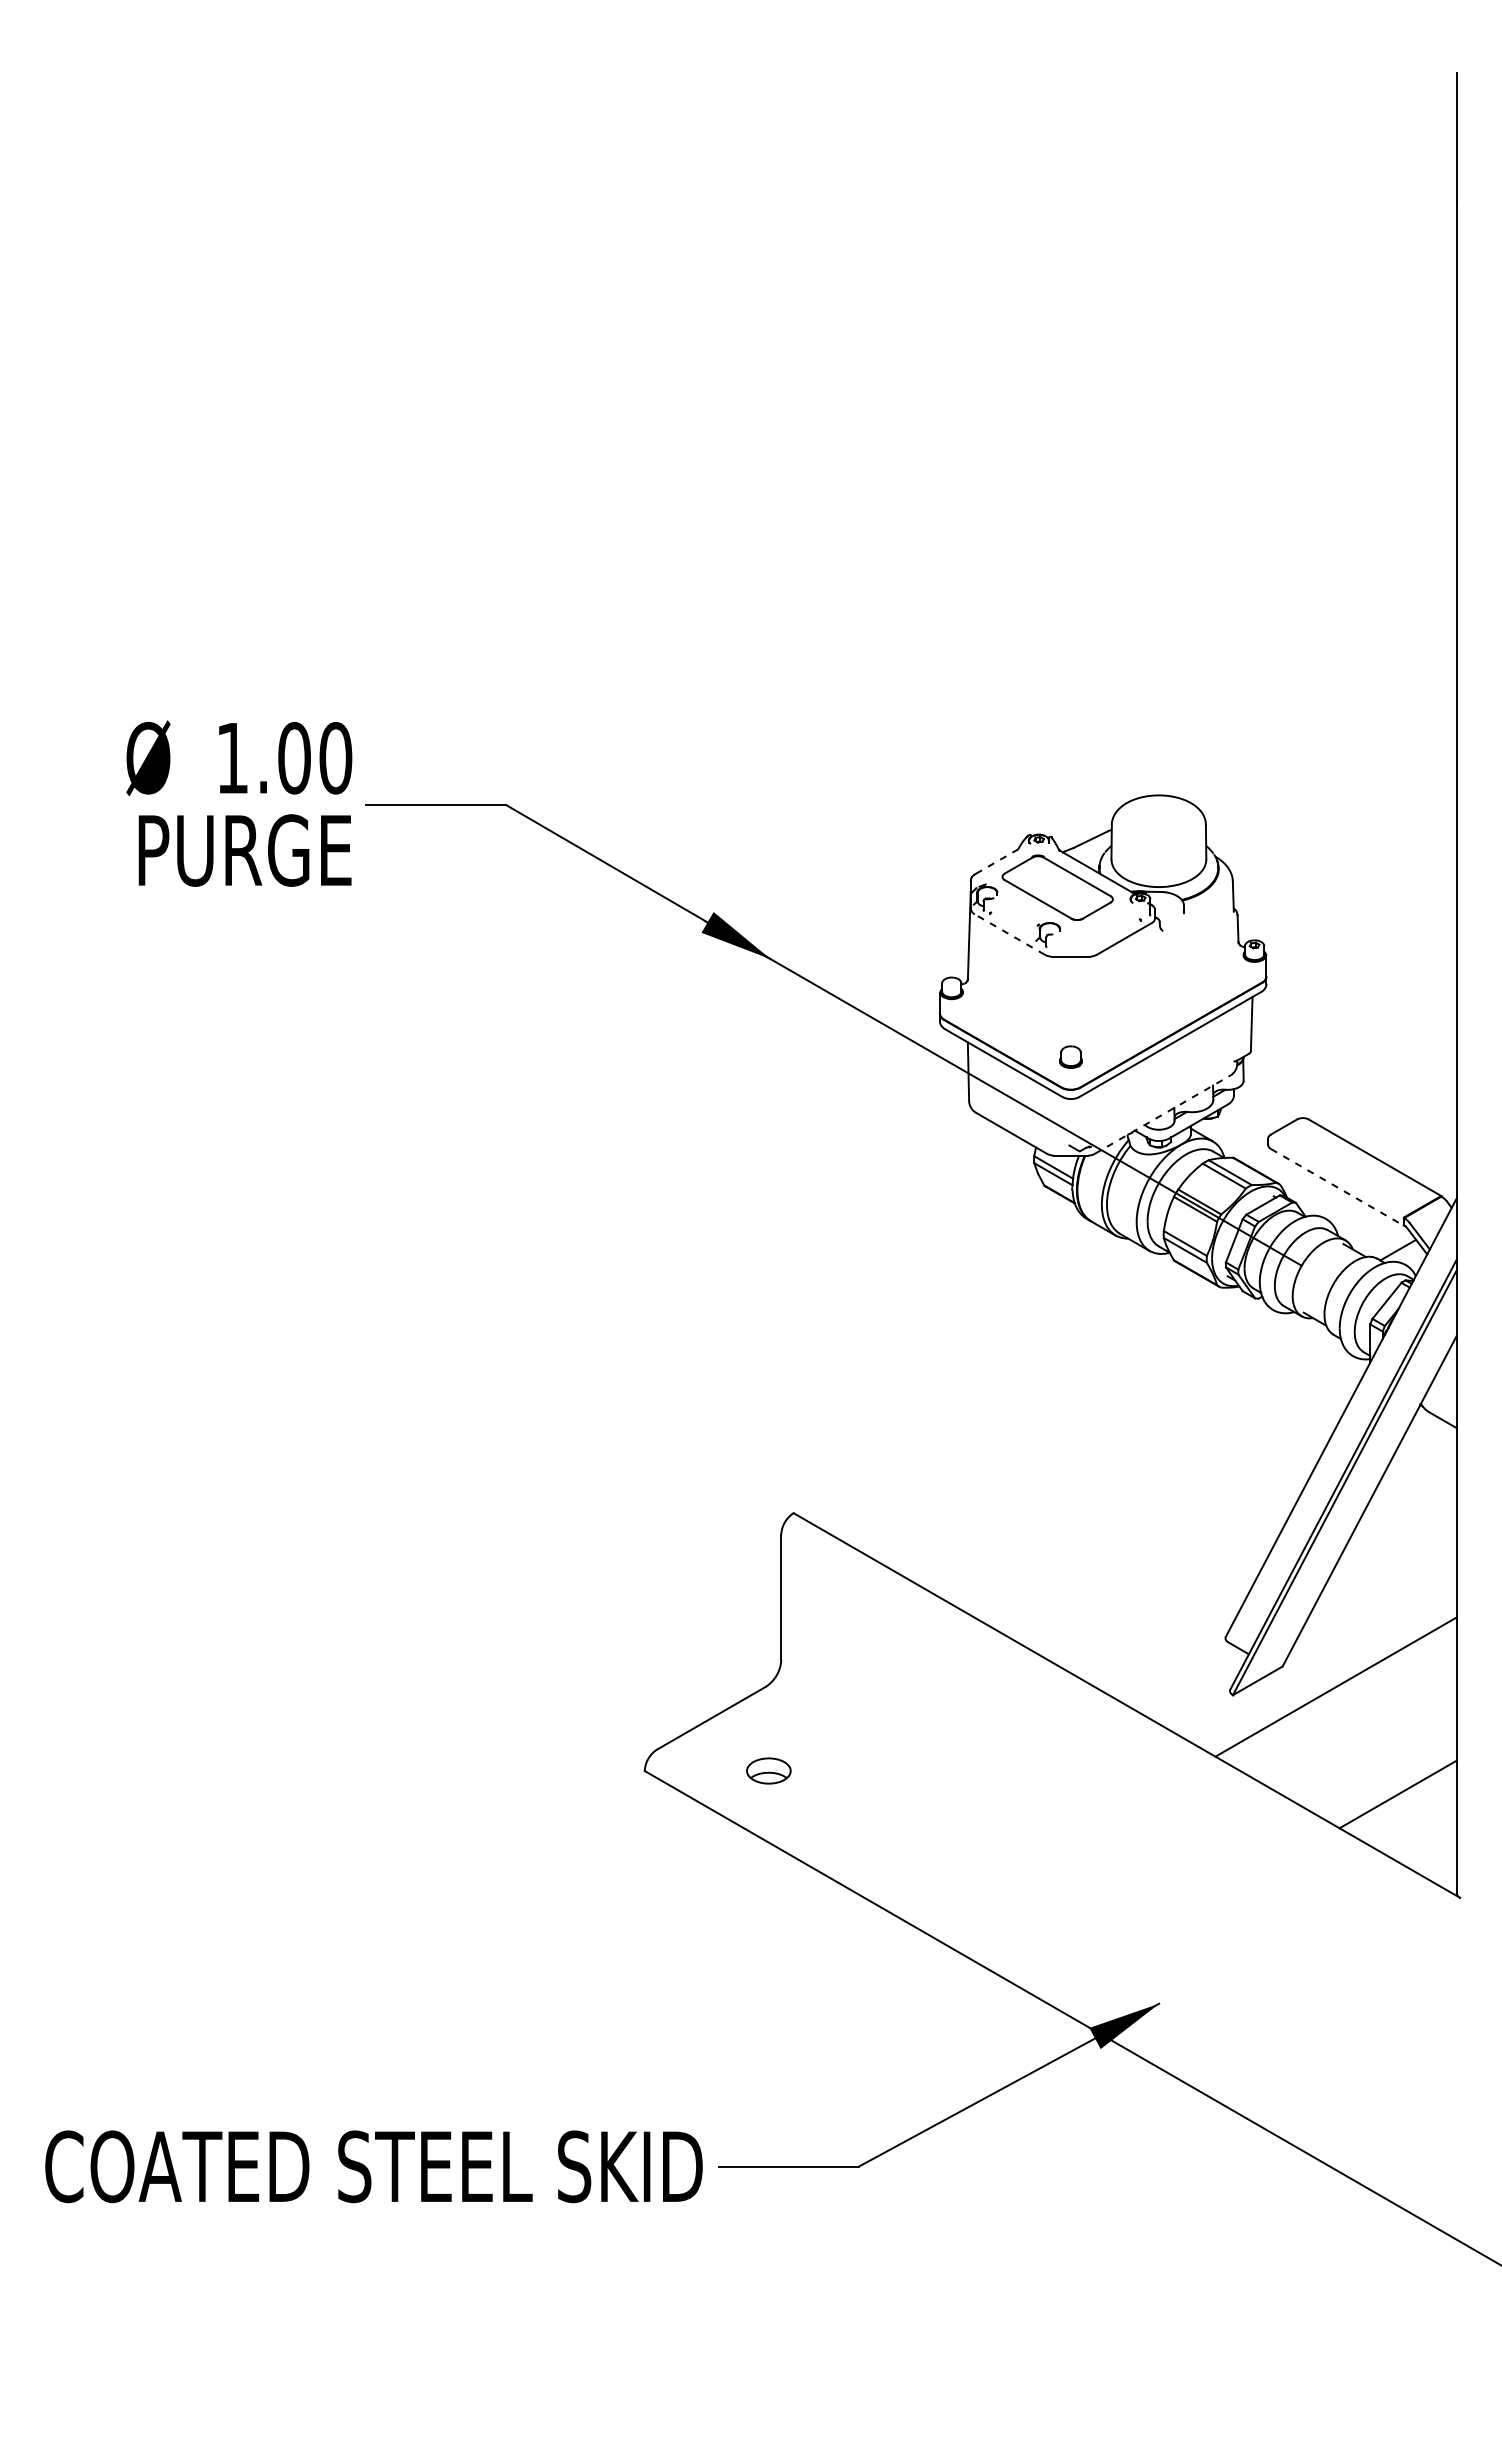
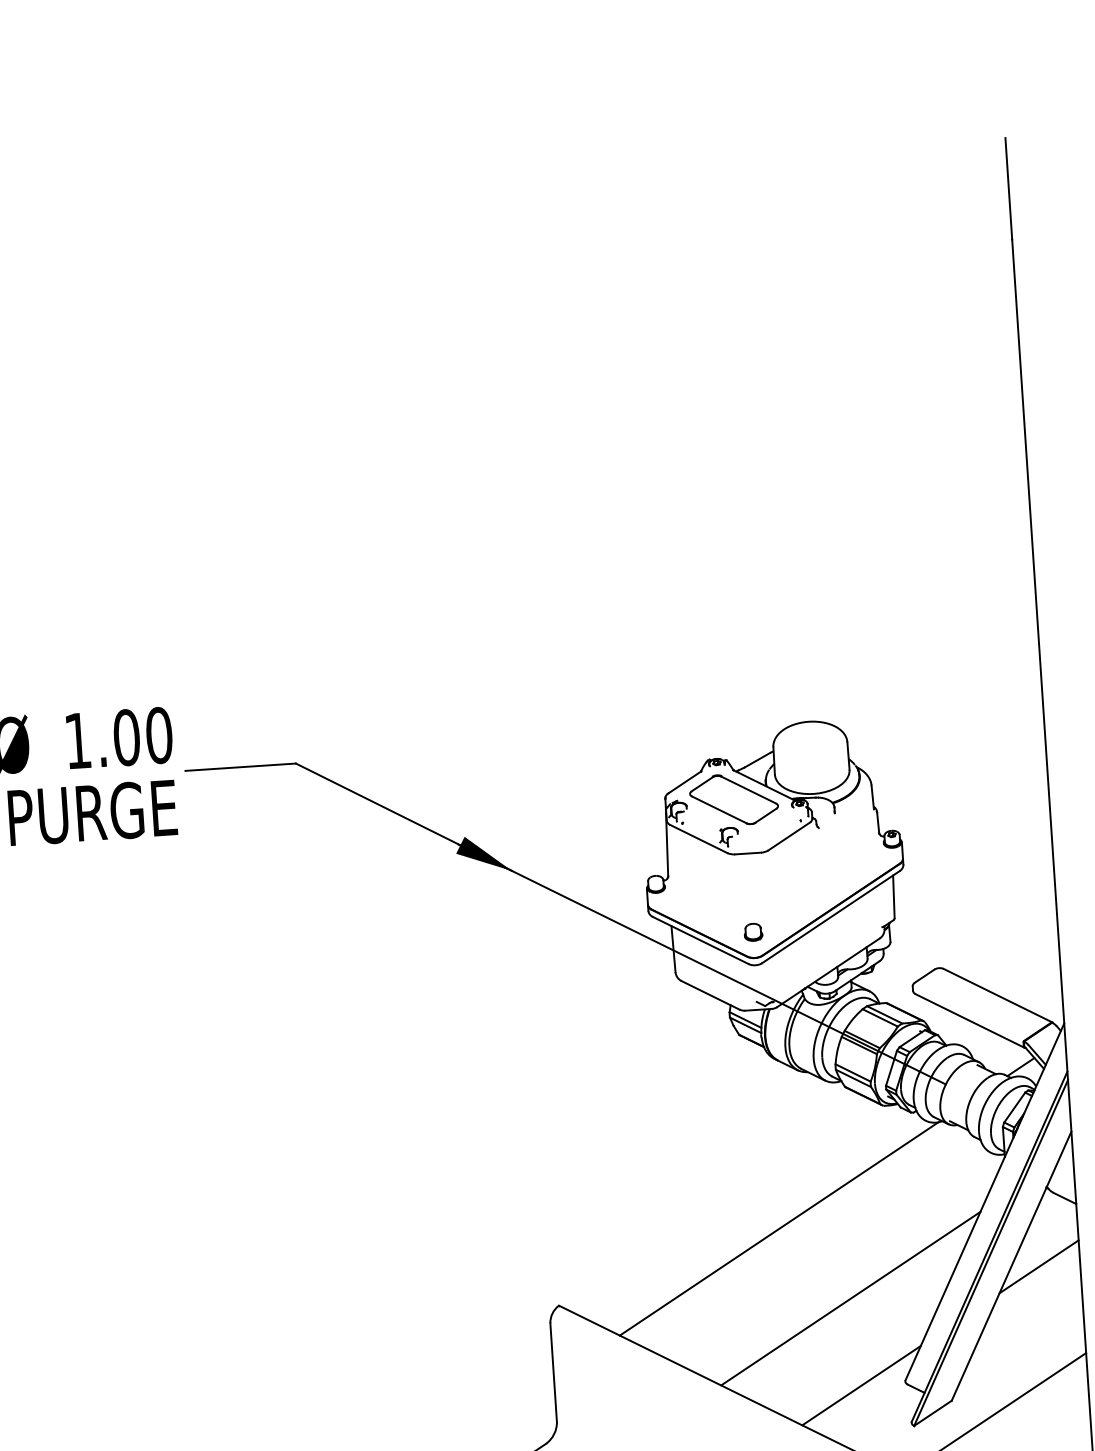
line: (996, 861) -> (684, 782), dashed -> solid
line: (1009, 934) -> (698, 839), dashed -> solid
line: (1163, 1114) -> (829, 972), dashed -> solid
line: (1337, 1187) -> (969, 1020), dashed -> solid
line: (1078, 1434) -> (779, 1228), added
line: (1404, 1504) -> (1039, 1266), added
line: (1163, 1528) -> (850, 1298), added
line: (1169, 1639) -> (861, 1385), added

